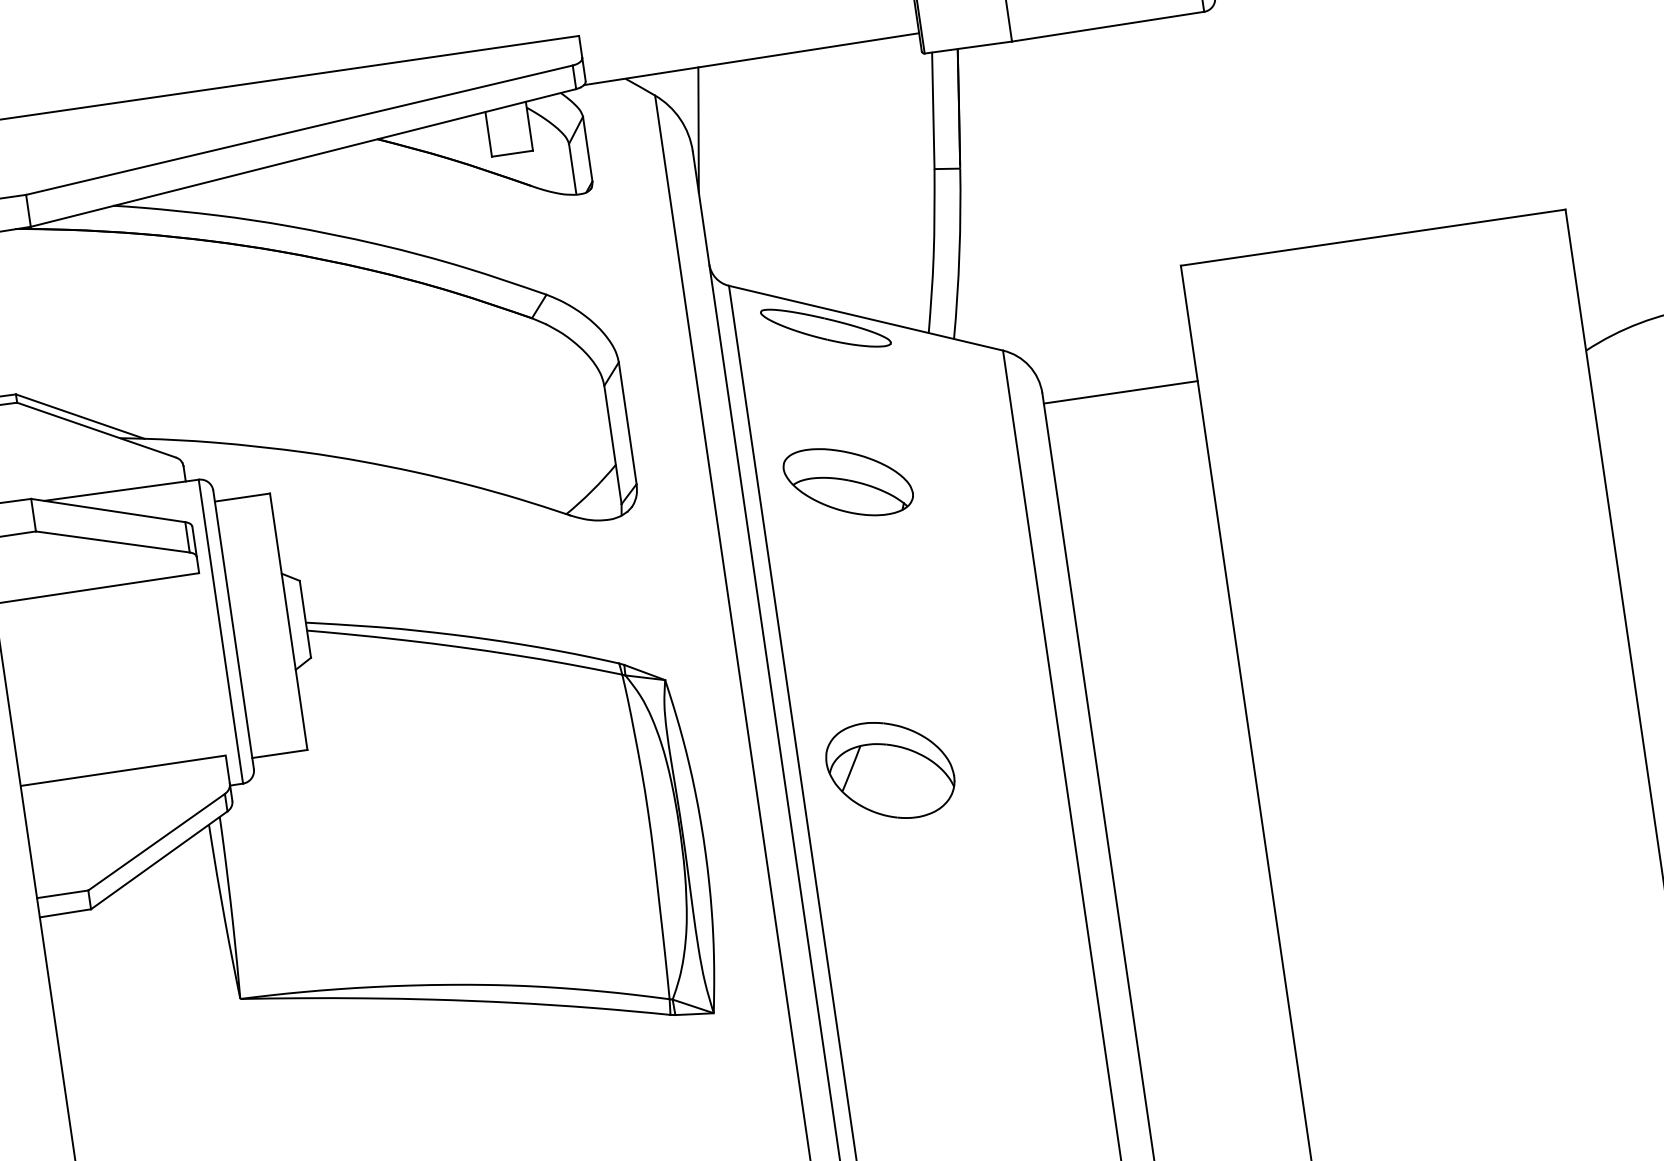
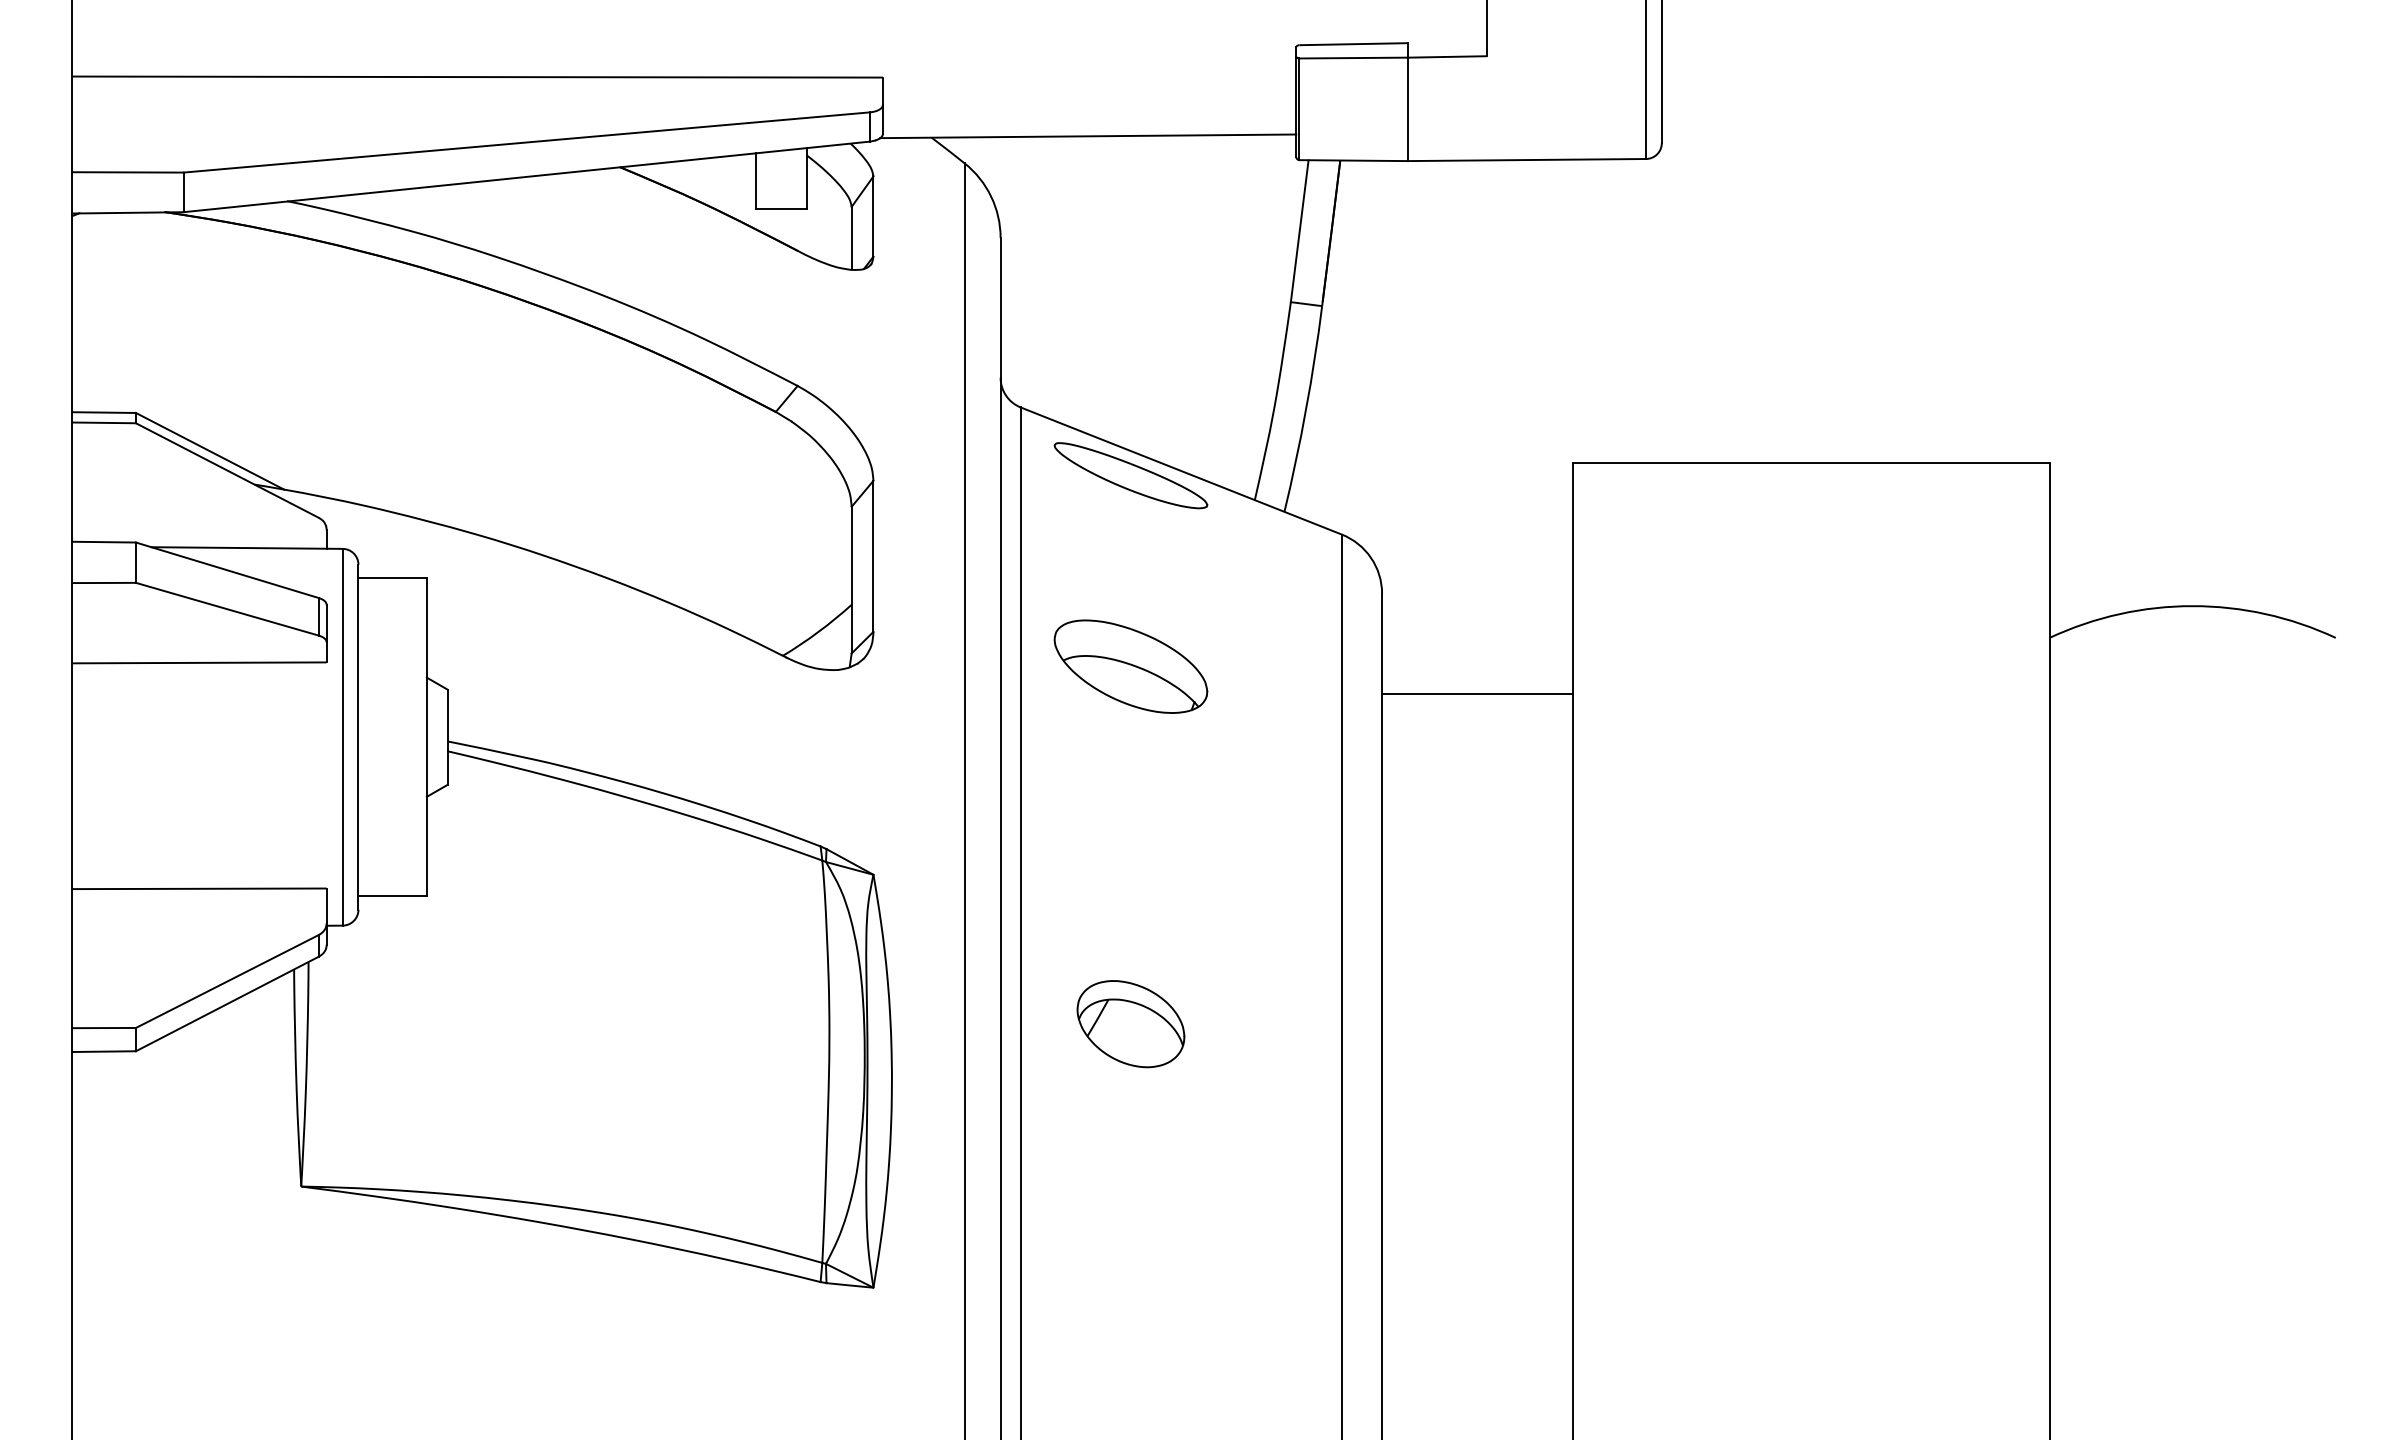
line: (698, 129) -> (1011, 212), removed
line: (1120, 392) -> (1477, 694), moved
part: (890, 769) -> (1130, 1023), size x0.7

